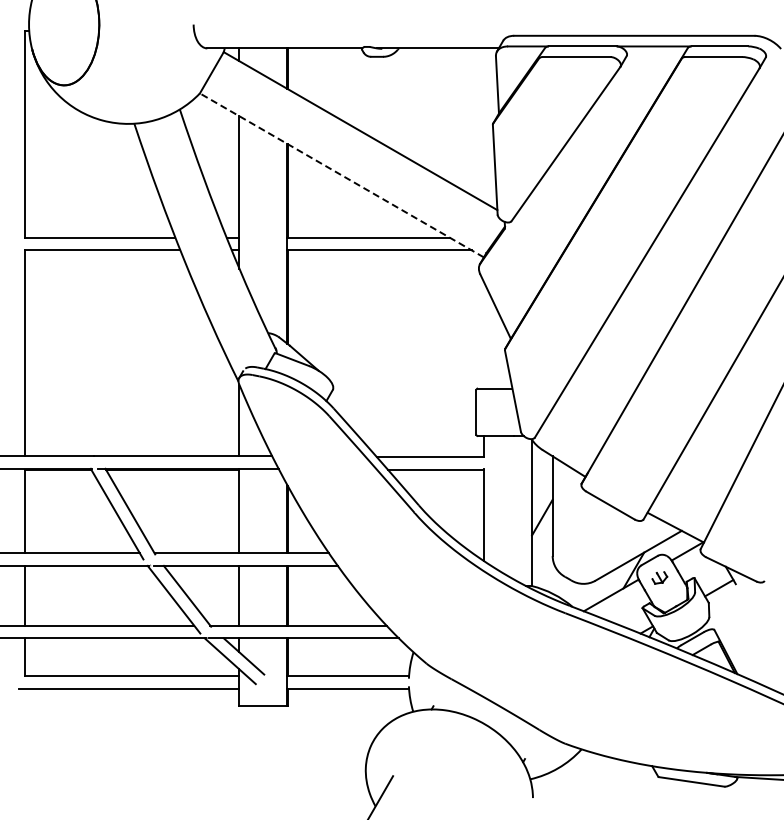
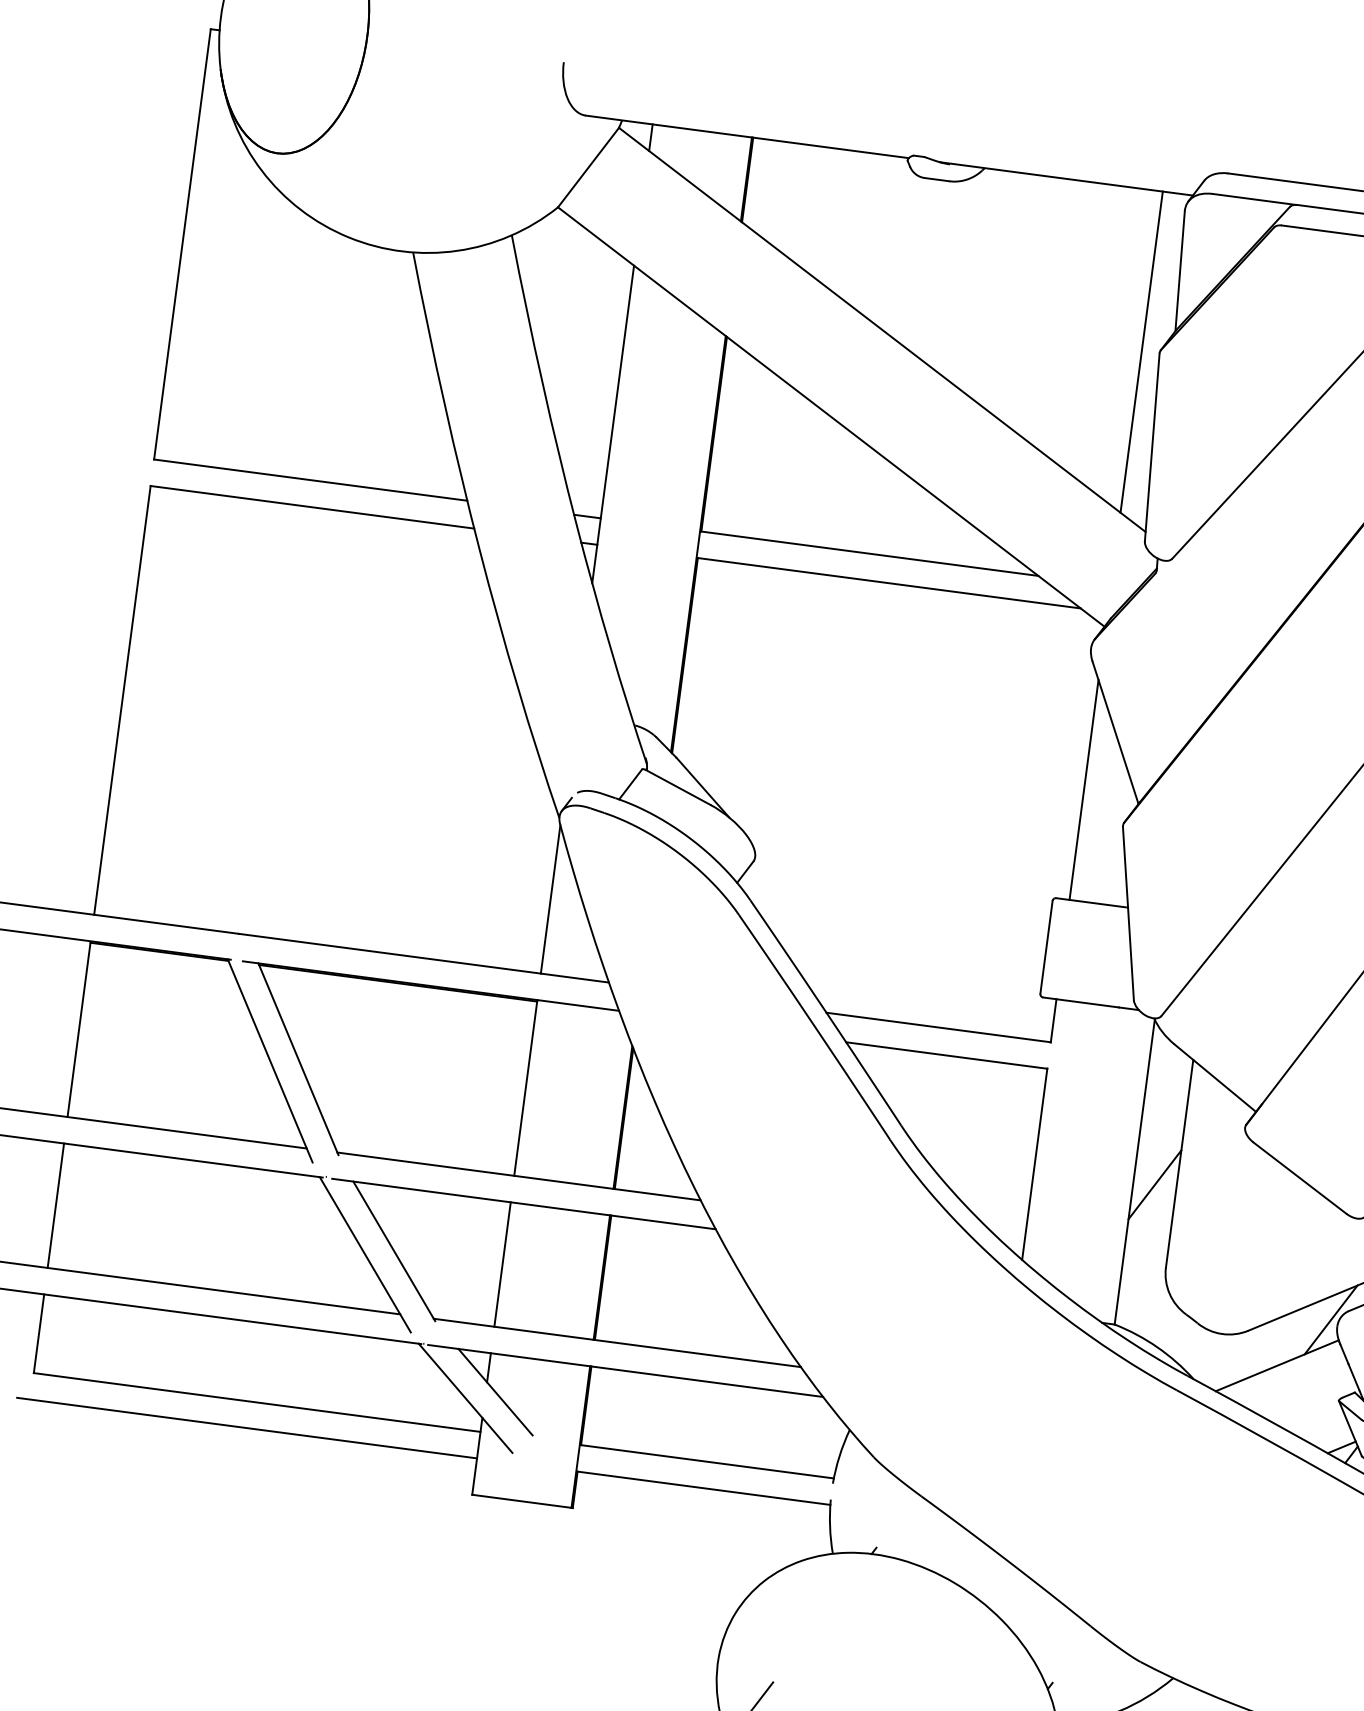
line: (484, 125) -> (1141, 352), added
line: (341, 175) -> (830, 417), dashed -> solid
line: (484, 335) -> (1084, 789), added

